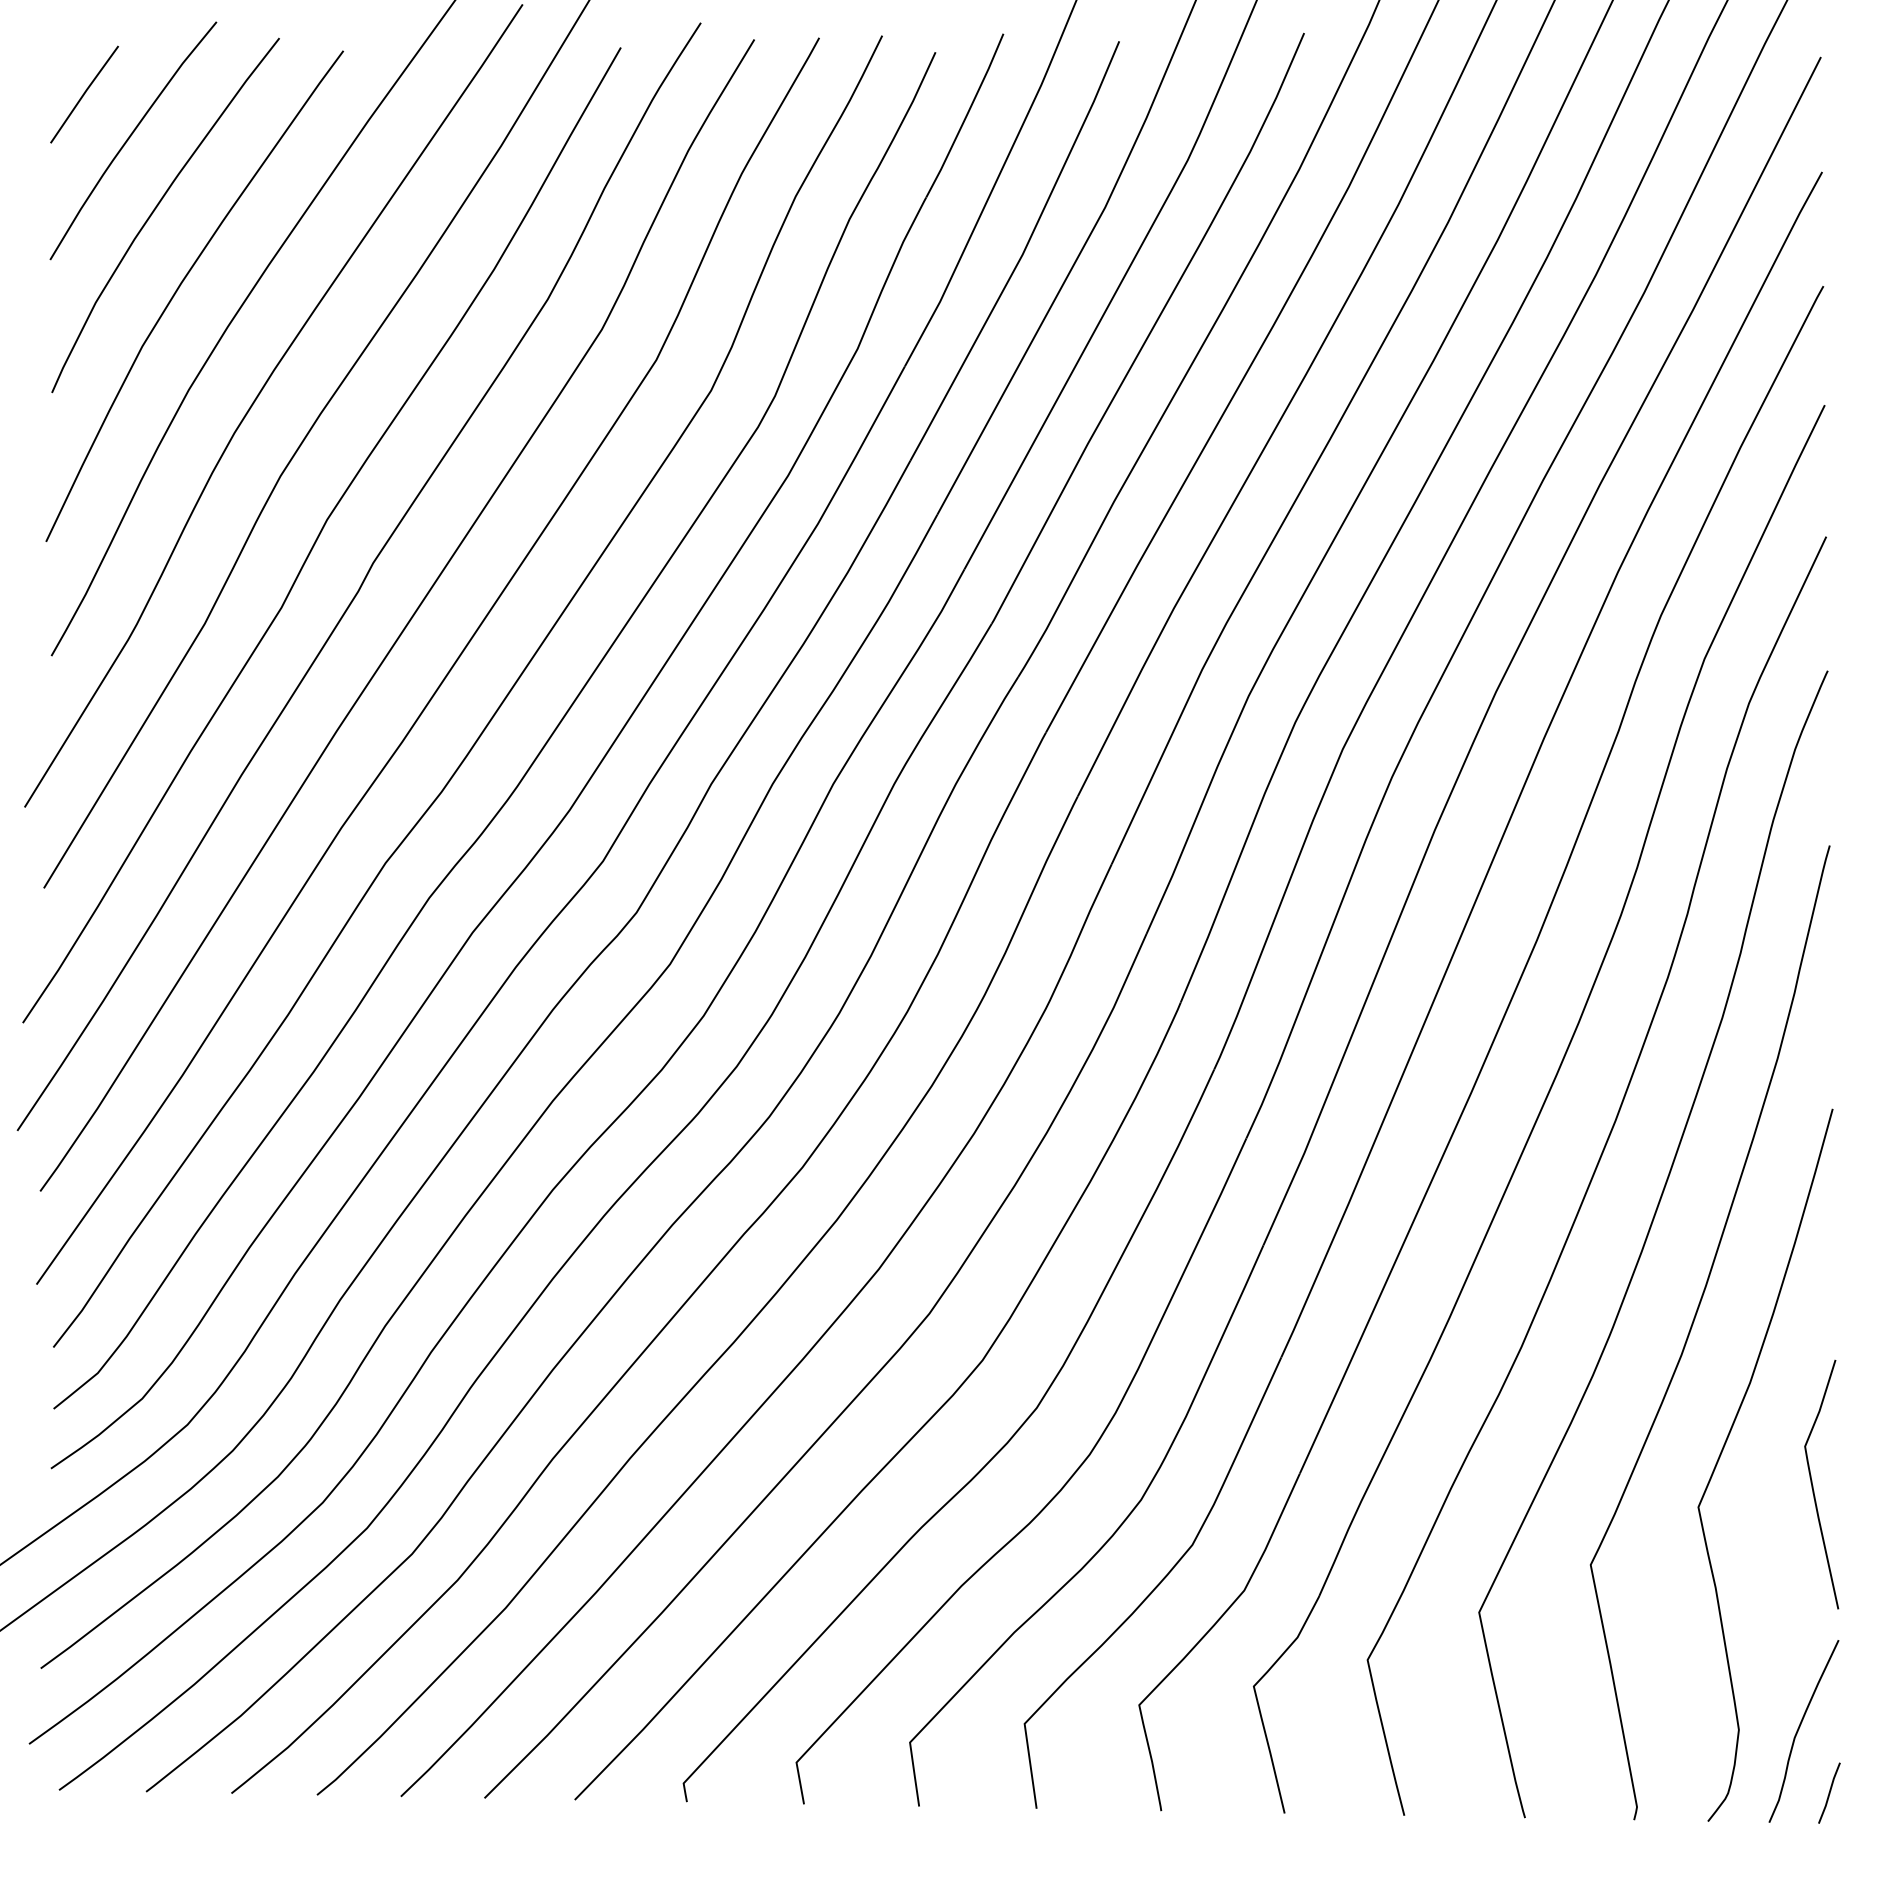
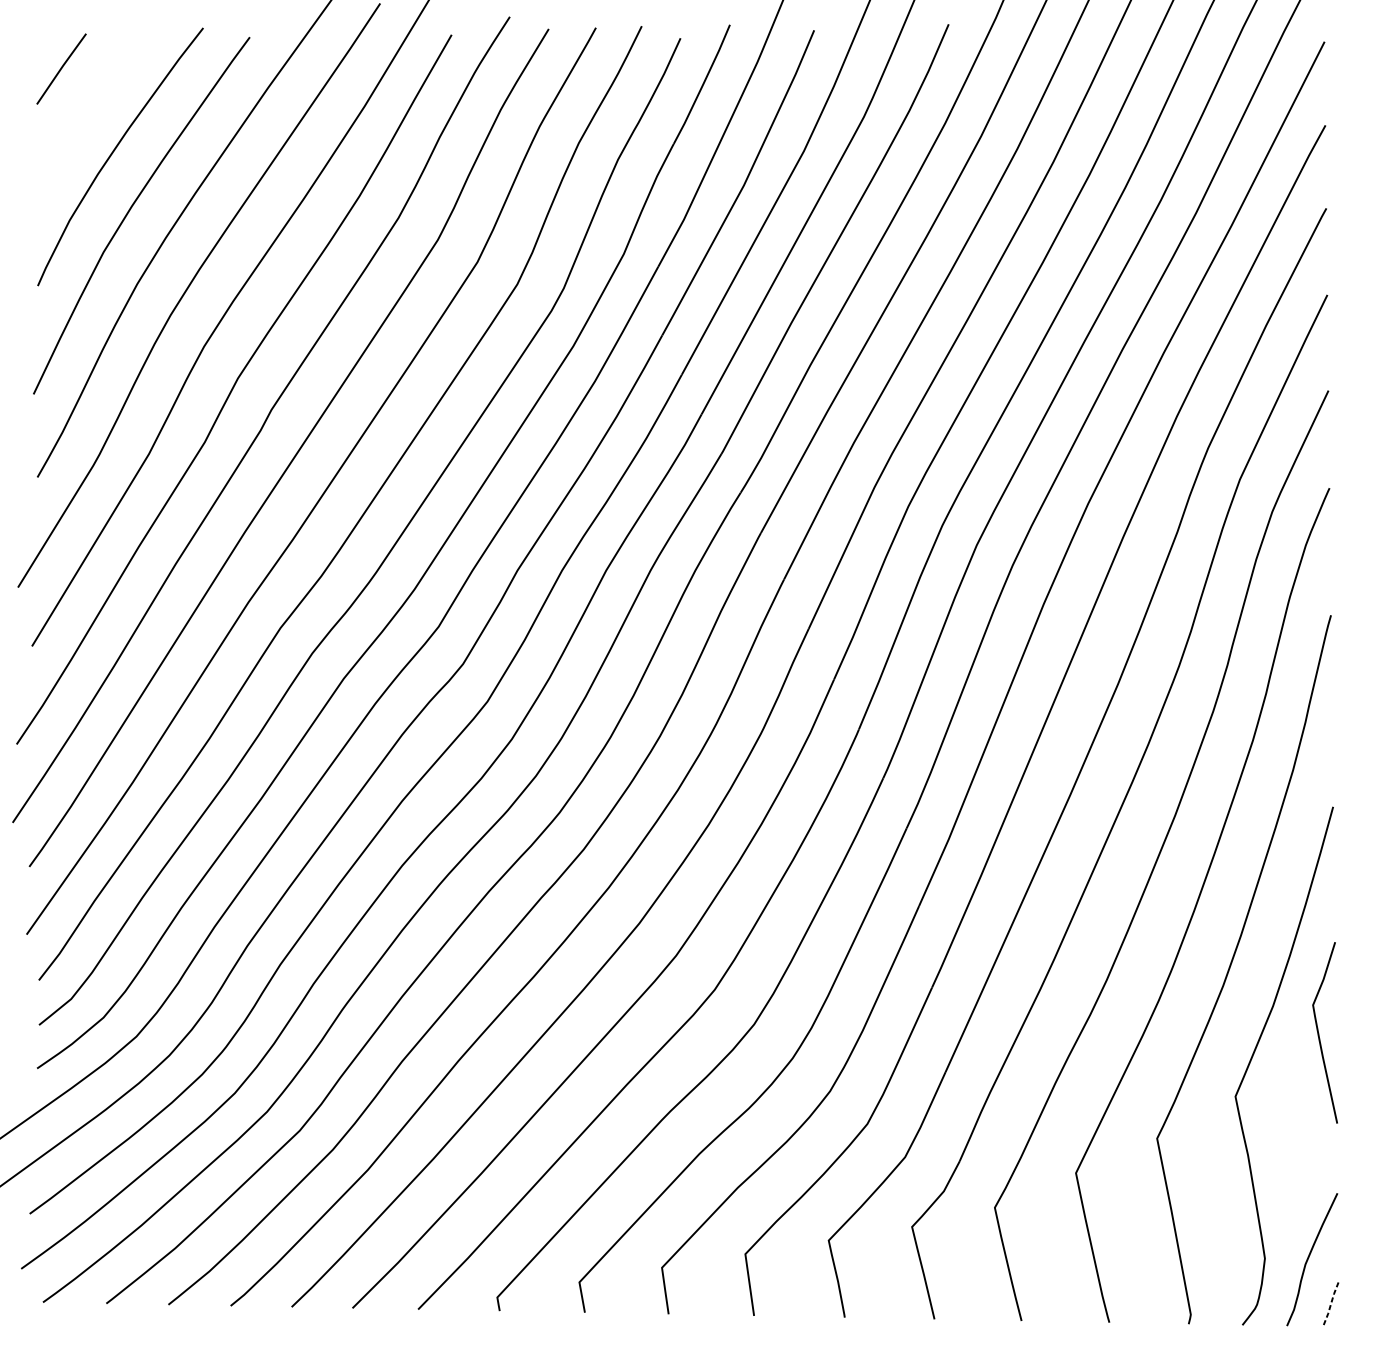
curve: (129, 139) -> (94, 101), removed
curve: (1813, 1485) -> (1319, 1033), moved
line: (1829, 1793) -> (1330, 1304), solid -> dashed

